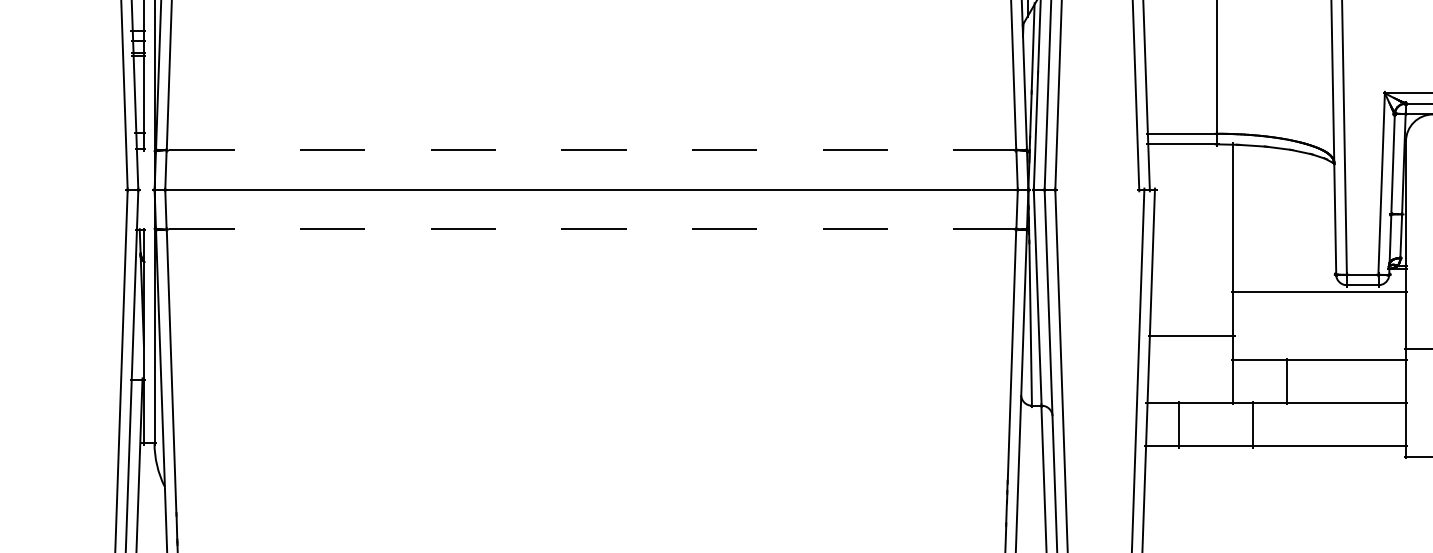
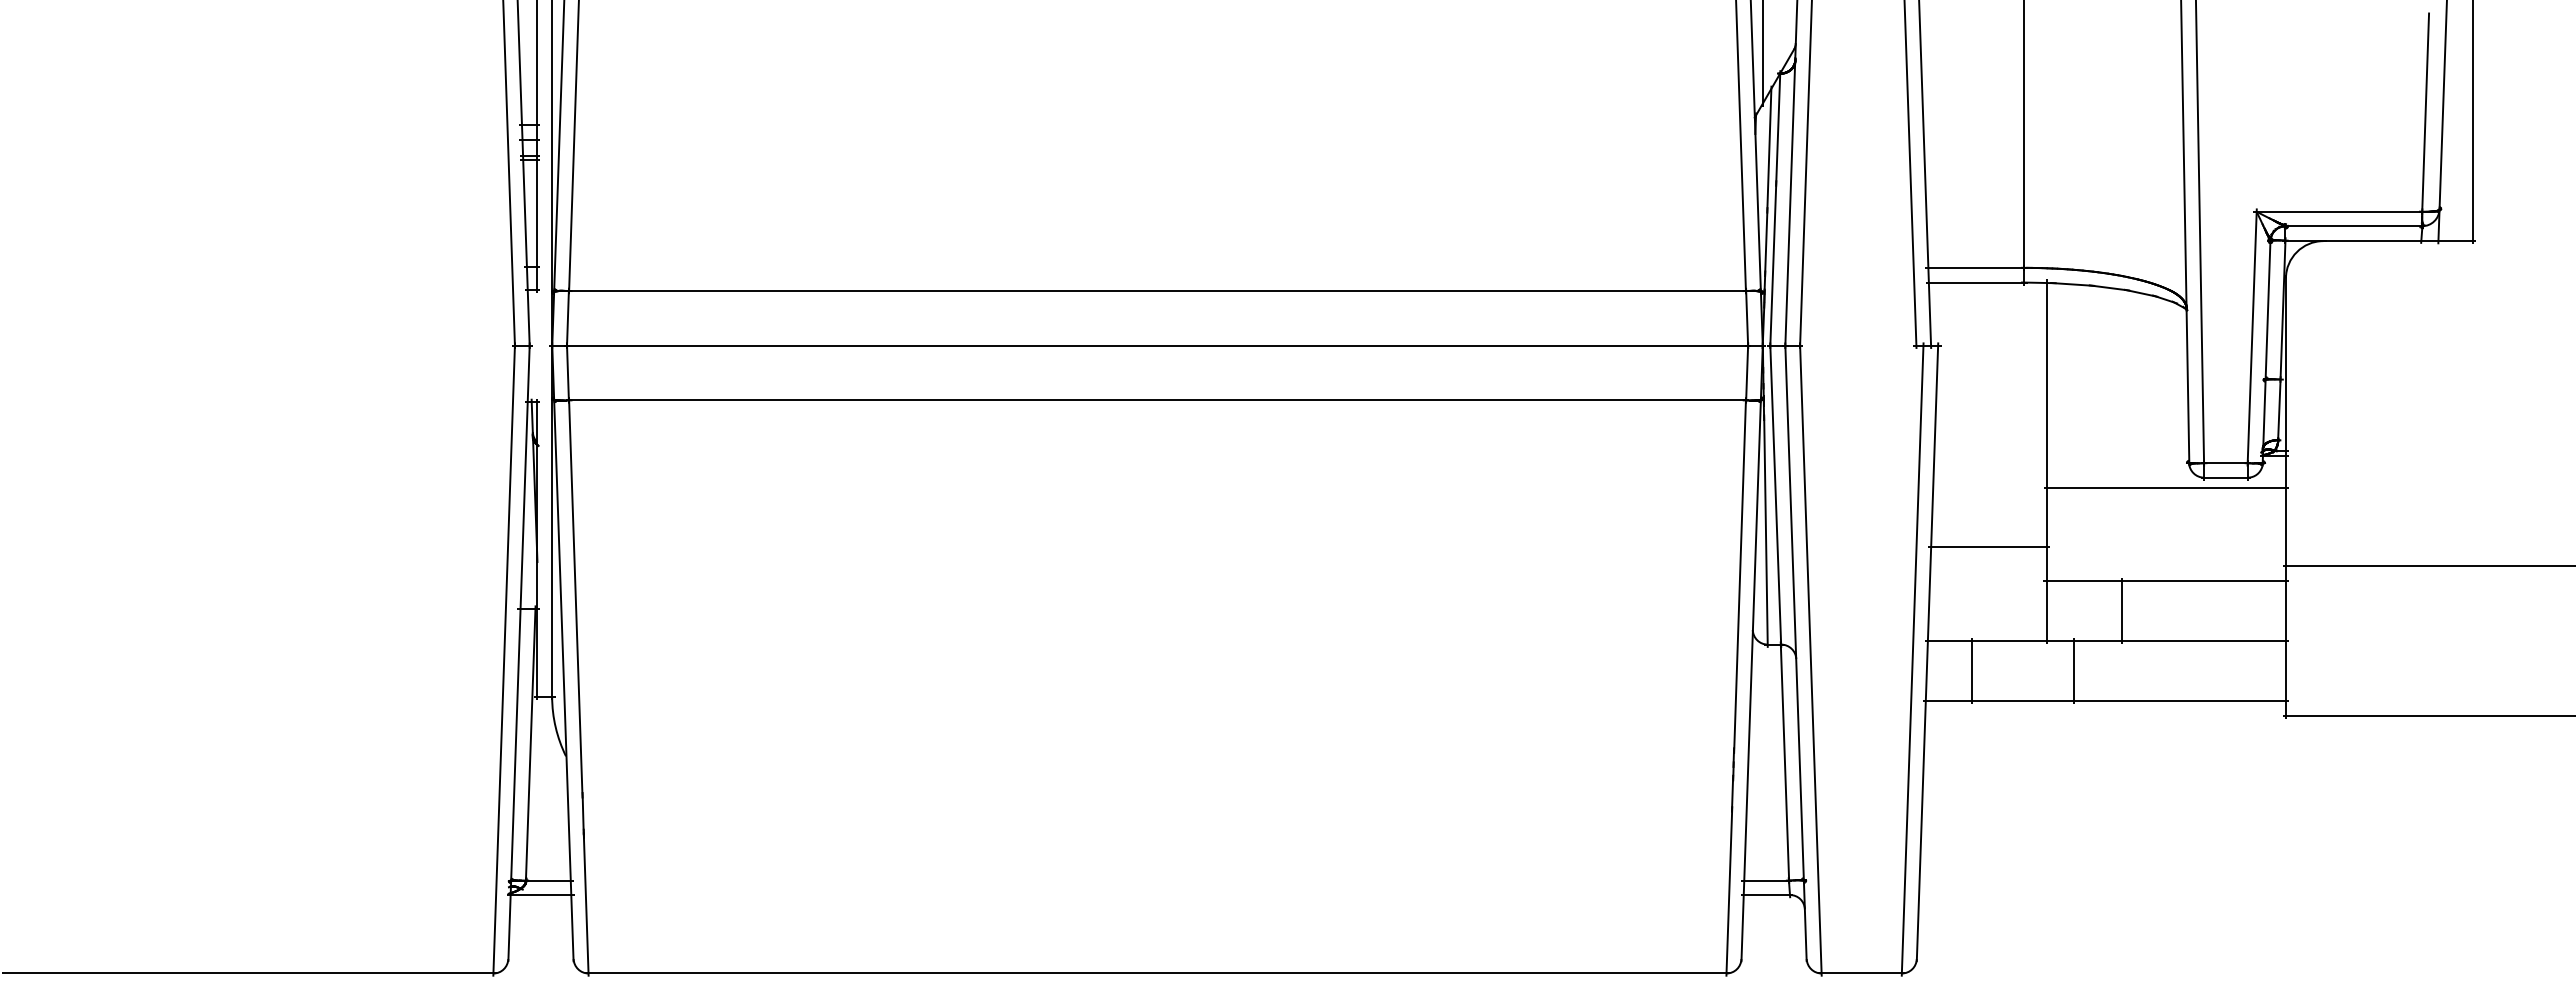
line: (591, 150) -> (1157, 291), dashed -> solid
line: (591, 229) -> (1157, 400), dashed -> solid

